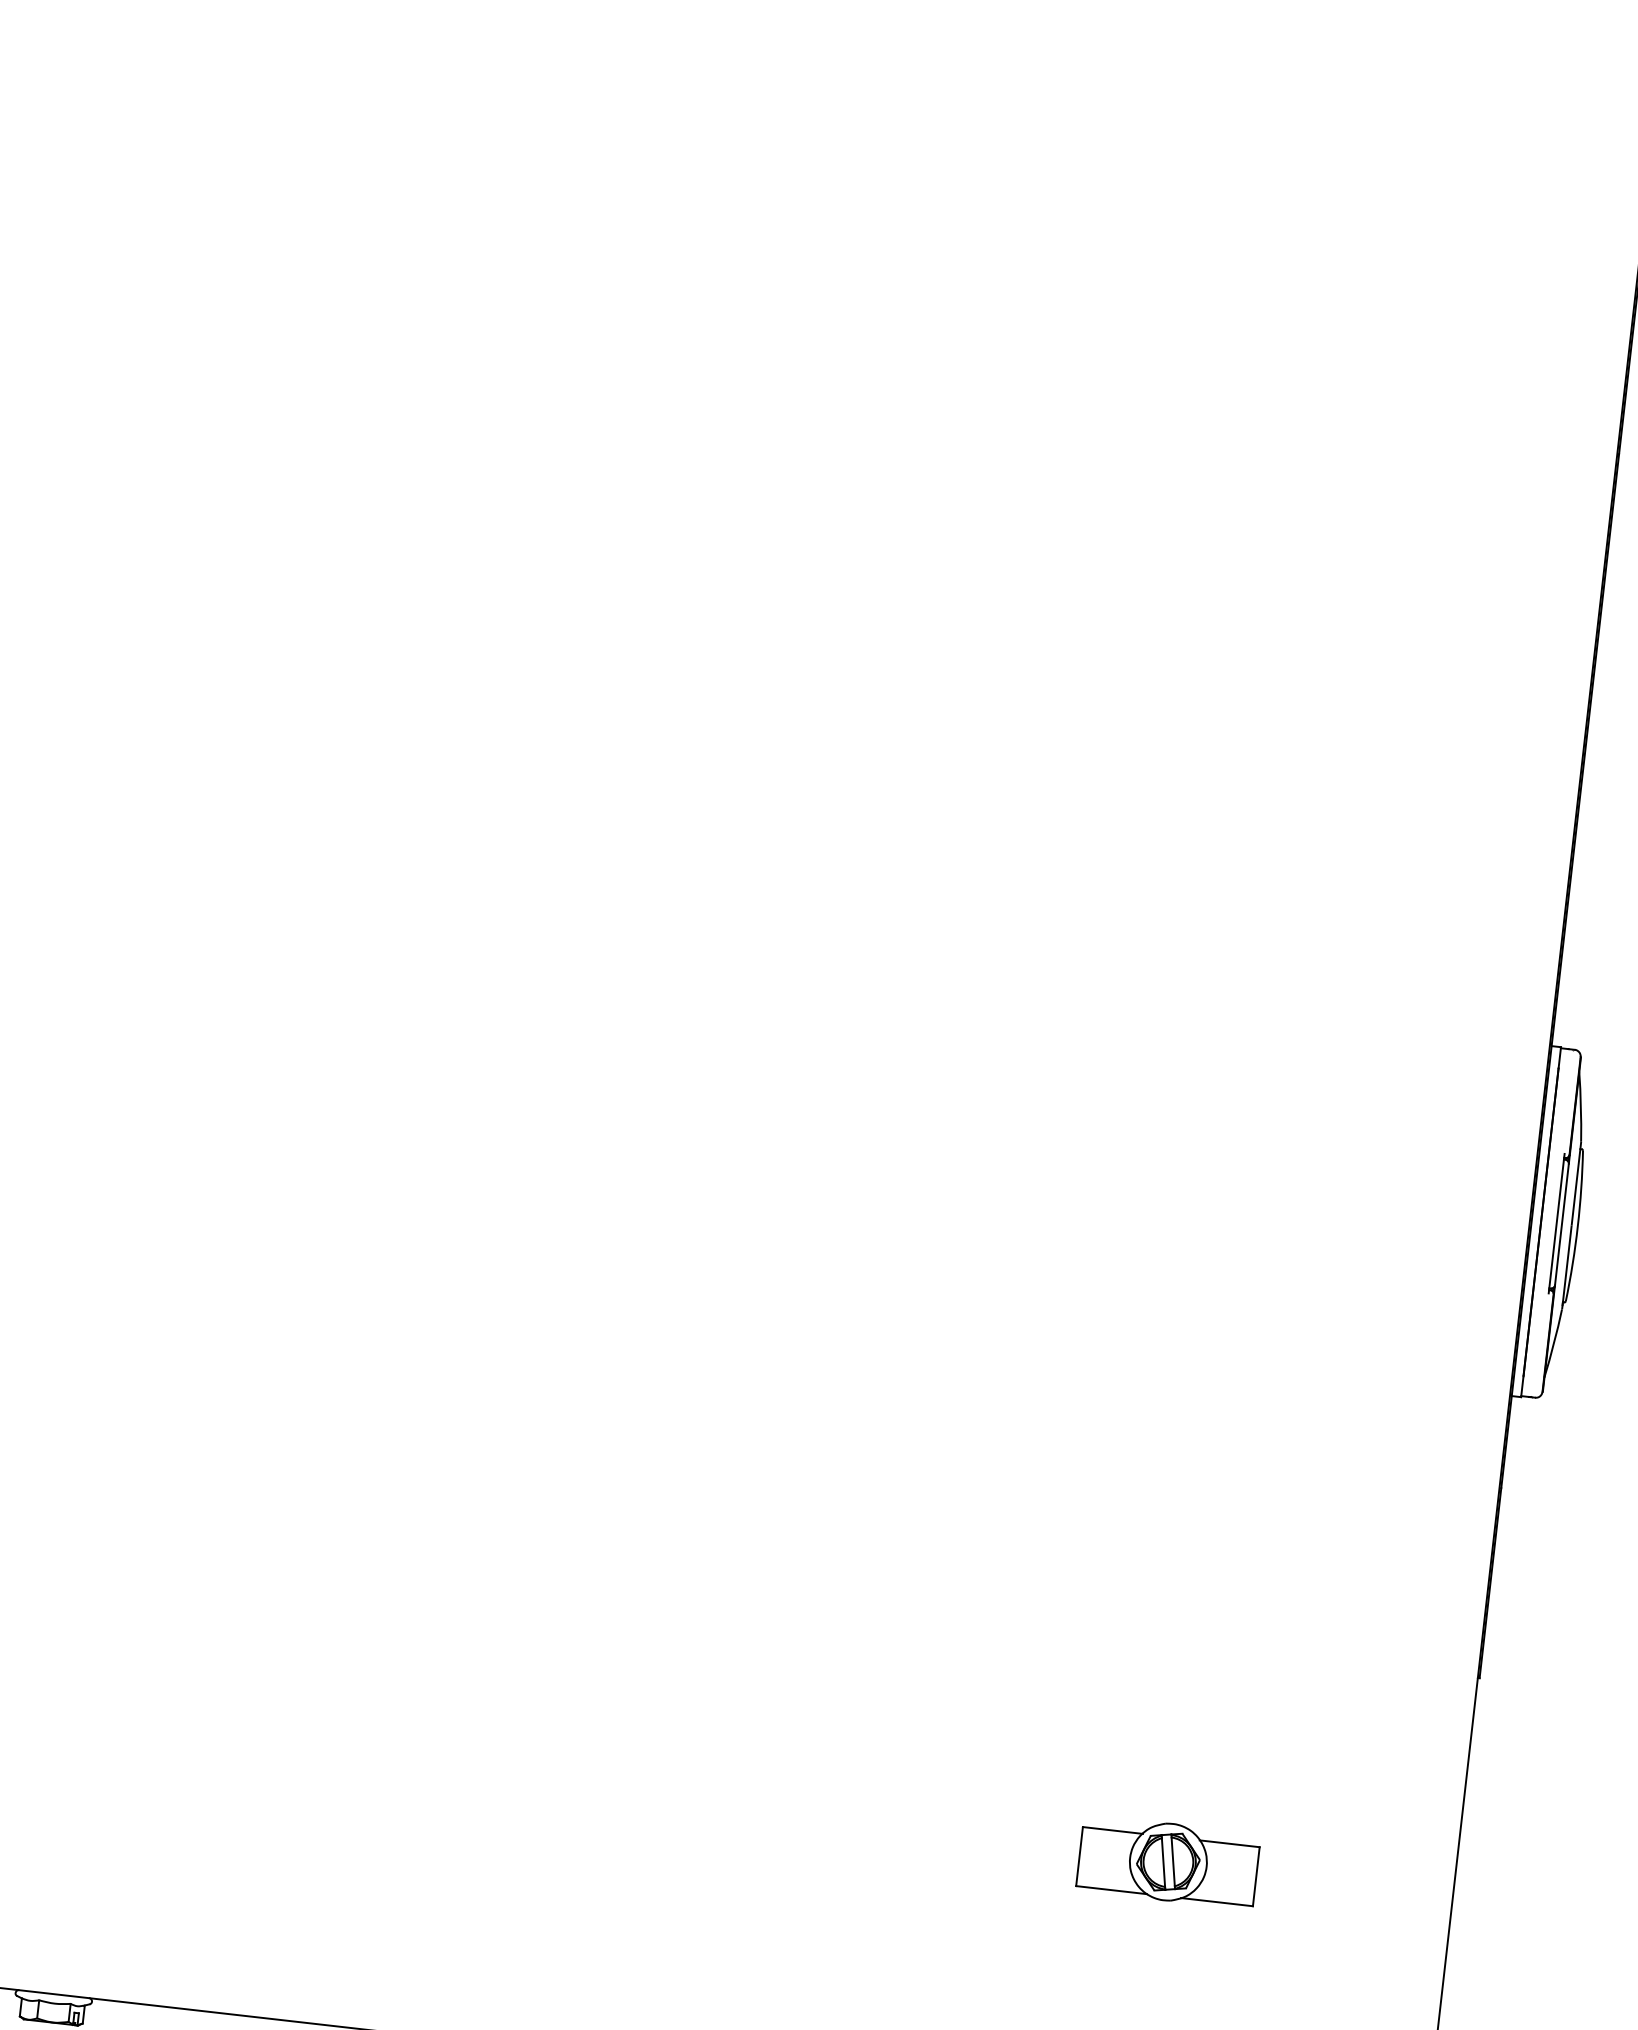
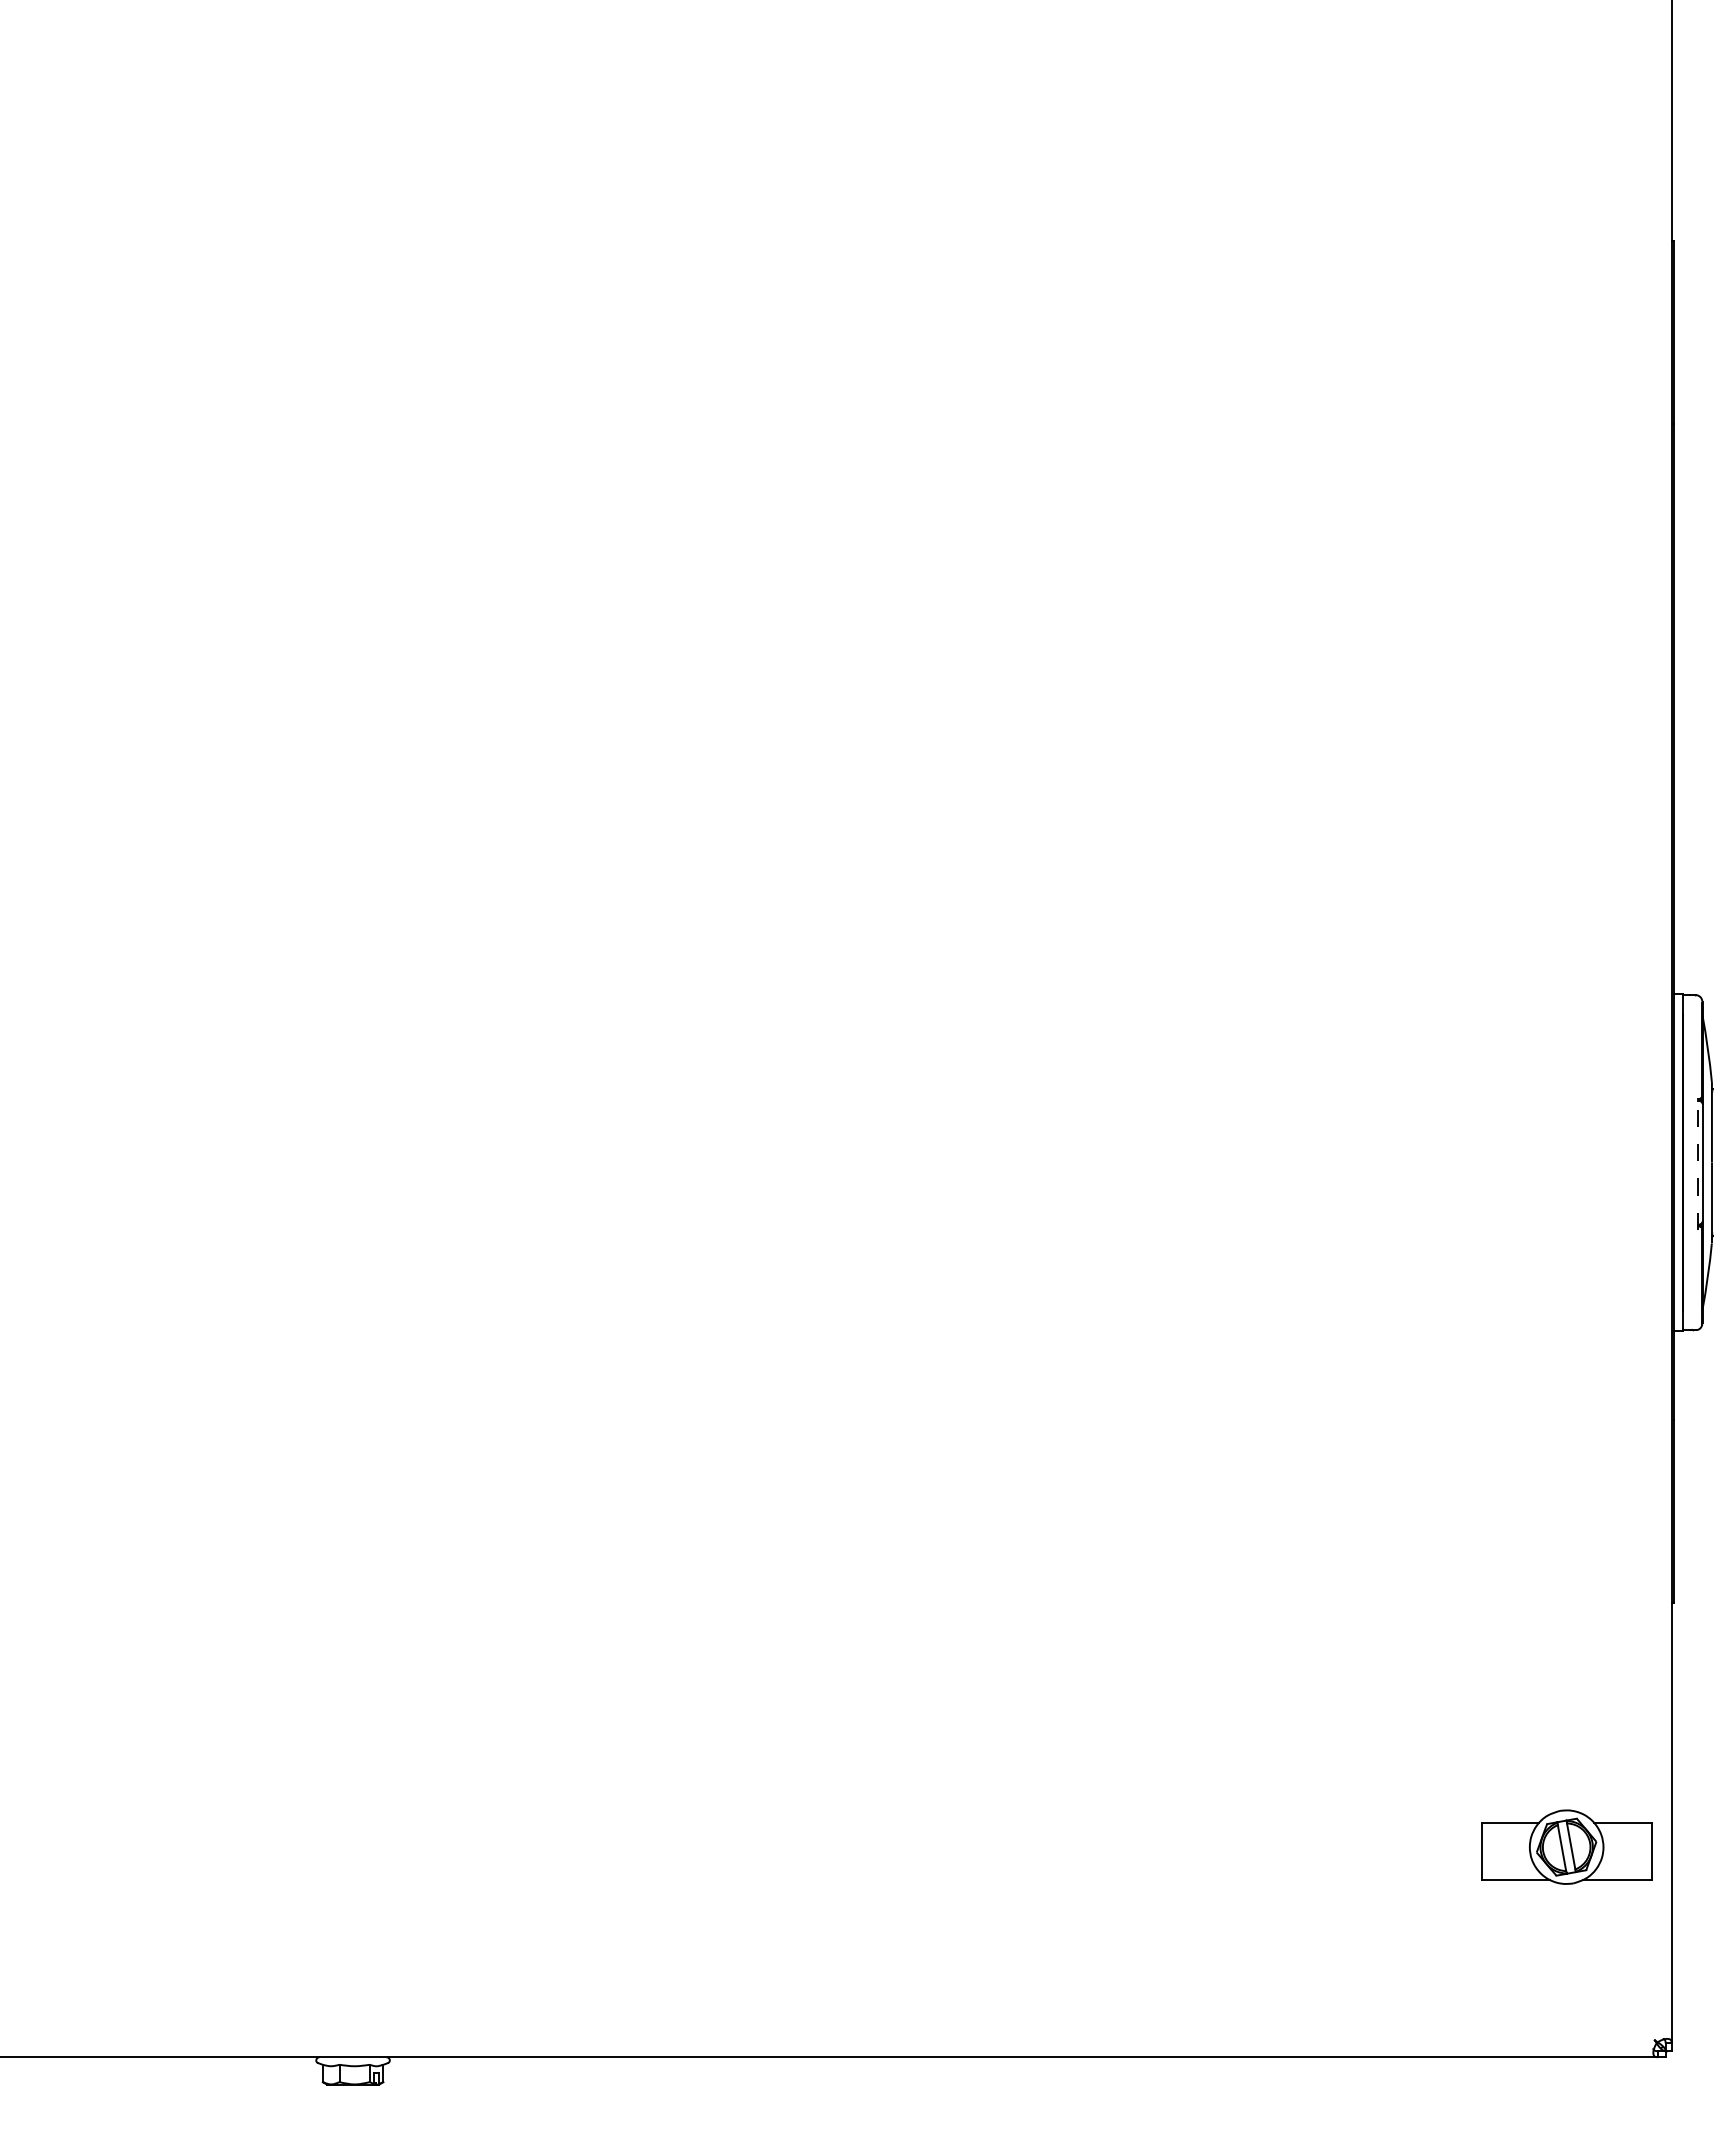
line: (1556, 1222) -> (1697, 1161), solid -> dashed
part: (1168, 1861) -> (1566, 1846), moved

